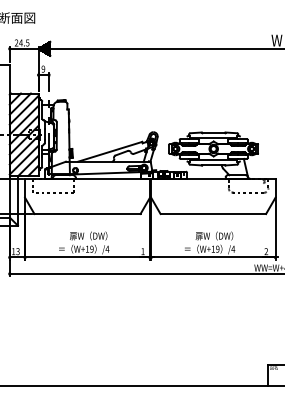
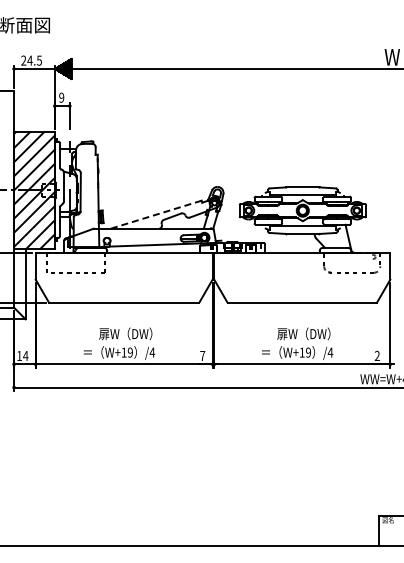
line: (110, 151) -> (156, 214), solid -> dashed
text: (17, 251) -> (25, 355), 13 -> 14
text: (142, 251) -> (202, 355), 1 -> 7

